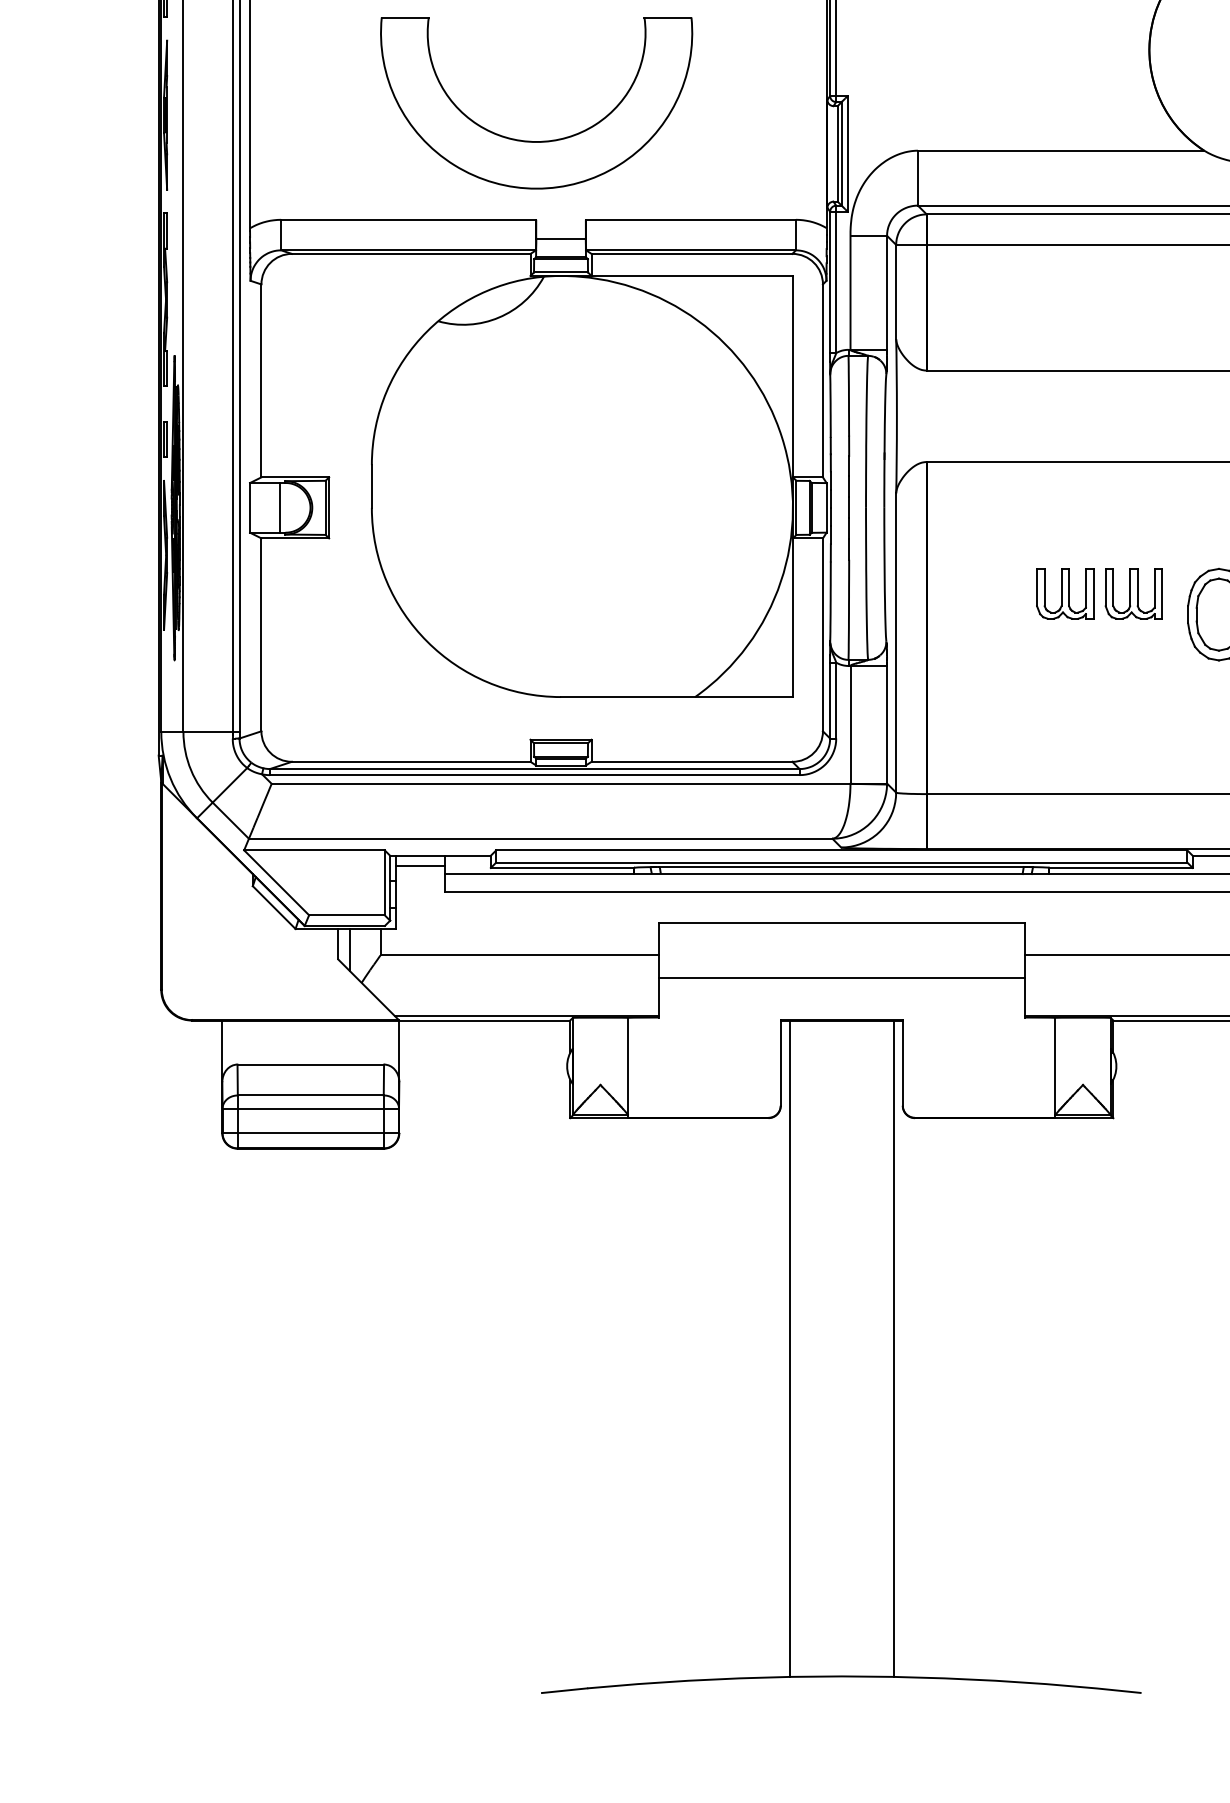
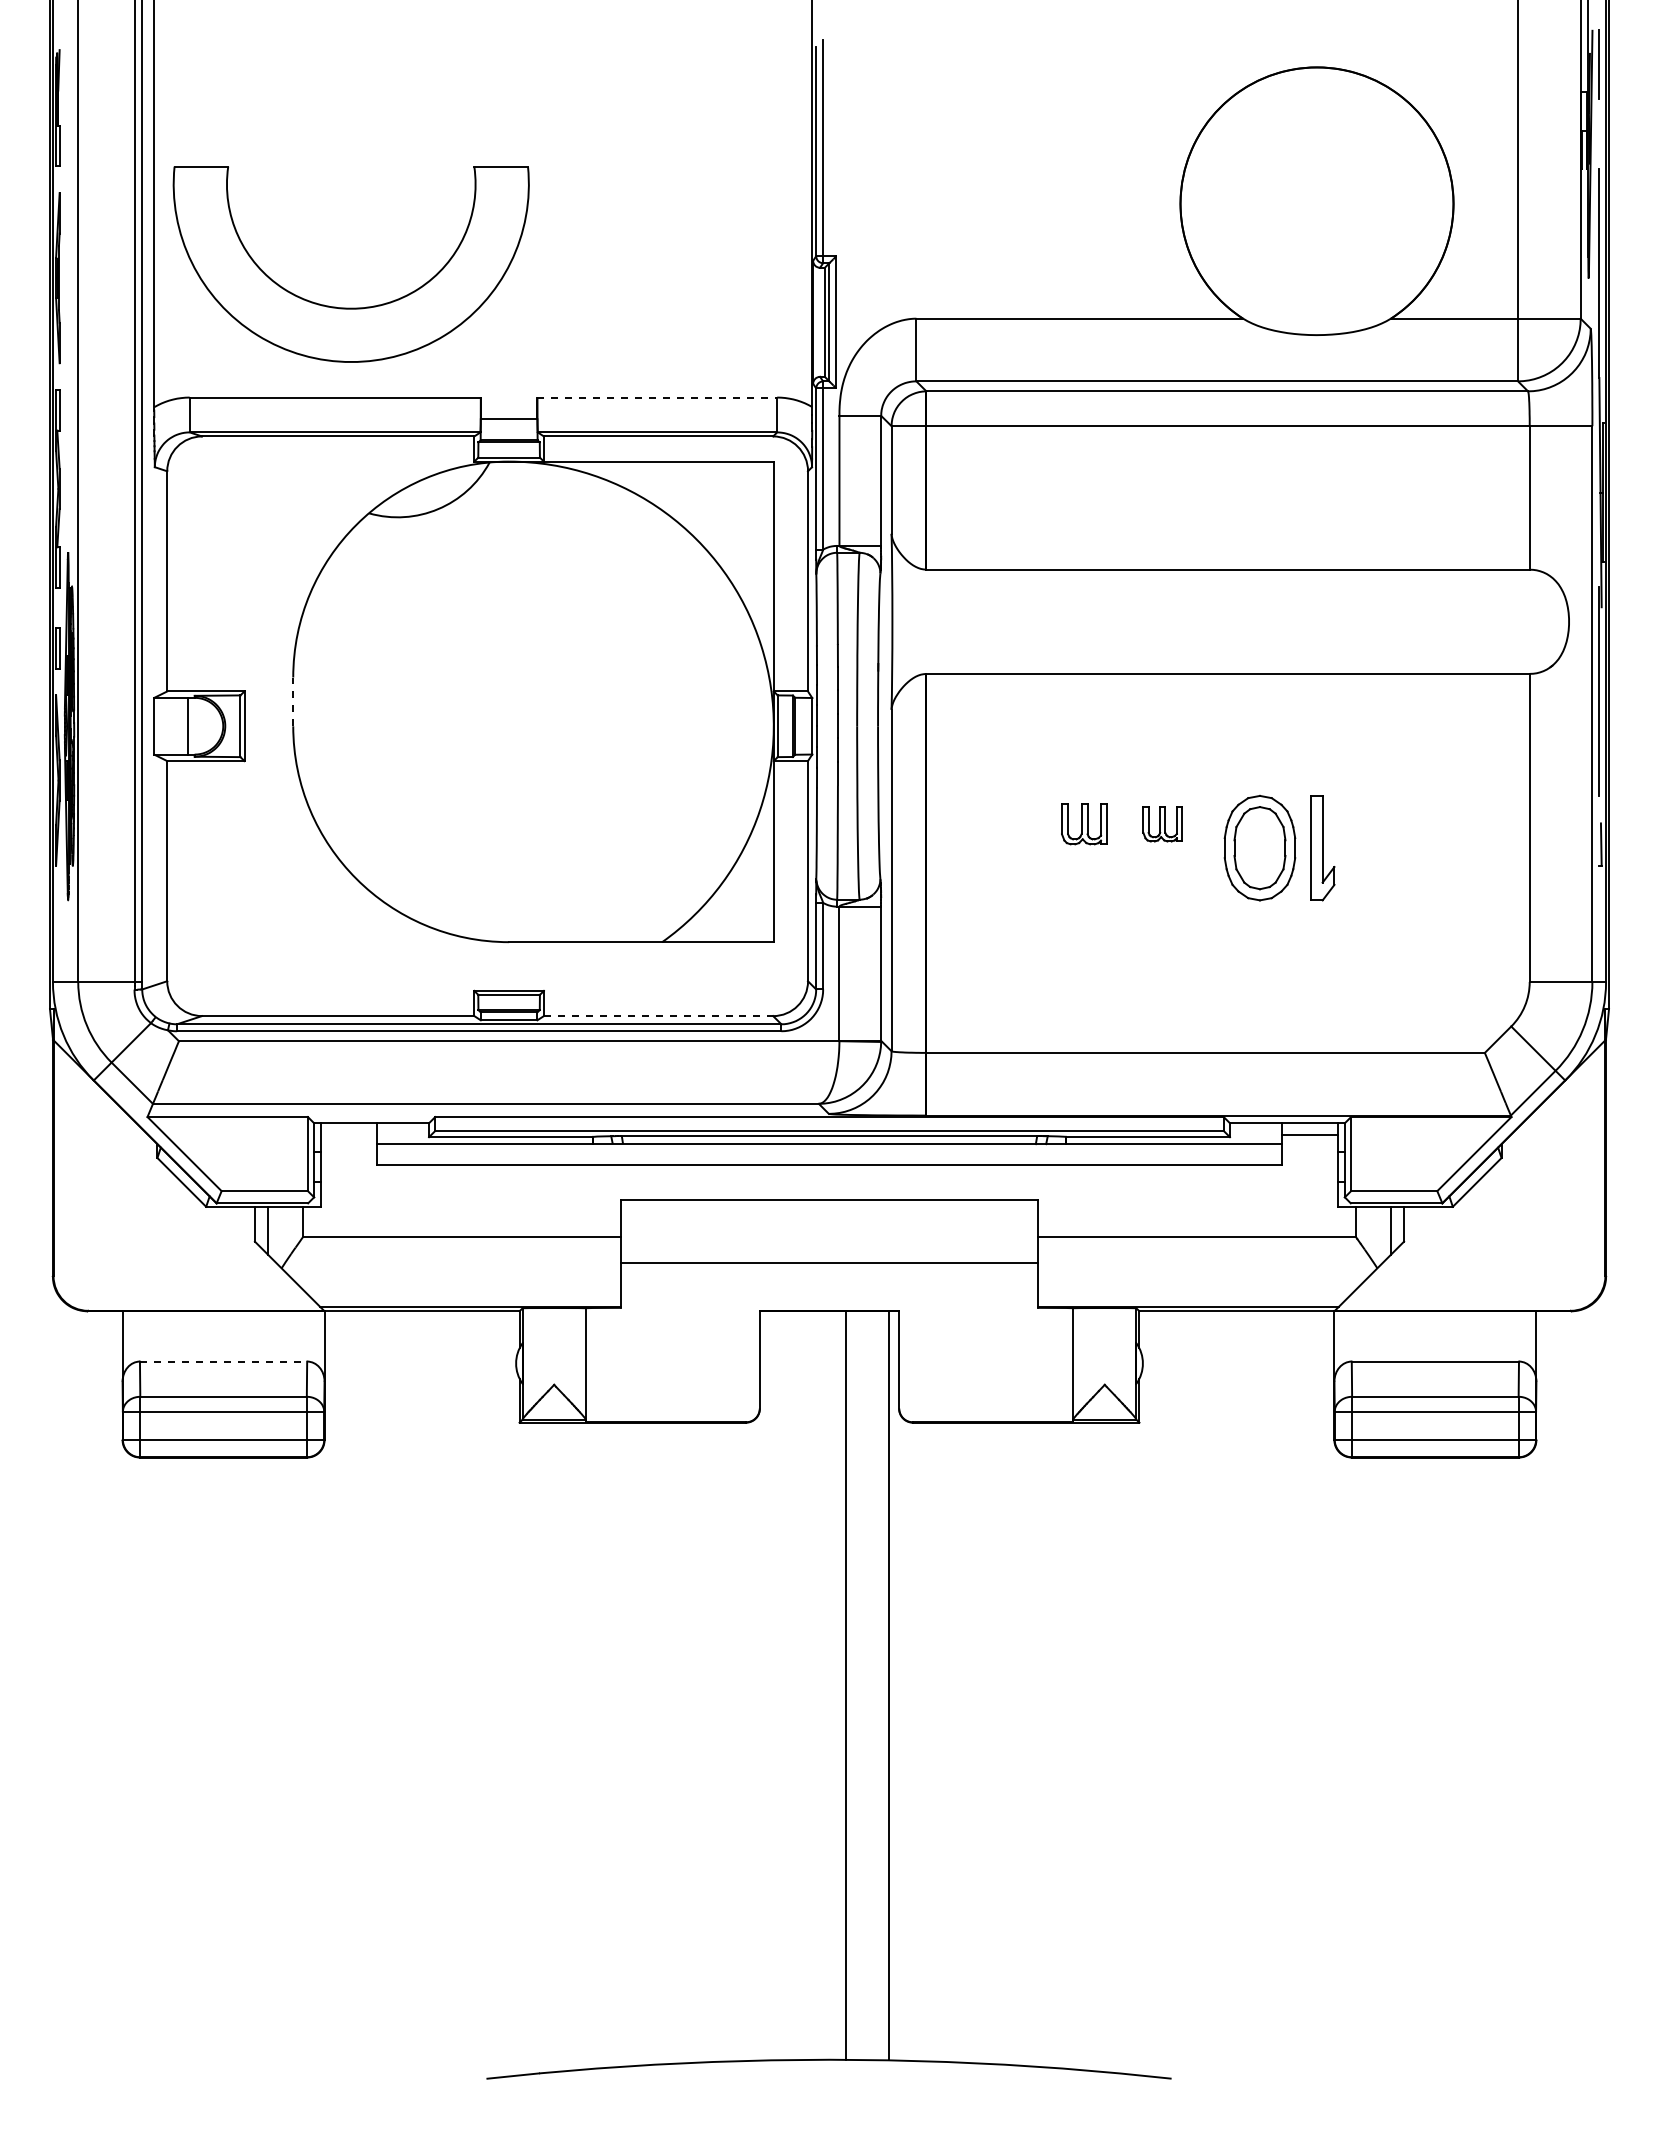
part: (535, 140) -> (350, 307), moved
line: (691, 219) -> (657, 397), solid -> dashed
line: (372, 486) -> (293, 701), solid -> dashed
part: (1065, 593) -> (1084, 824), size x0.7
part: (1133, 593) -> (1162, 824), size x0.6
line: (691, 762) -> (658, 1016), solid -> dashed
line: (420, 865) -> (348, 1134), removed
line: (310, 1064) -> (223, 1361), solid -> dashed
line: (790, 1348) -> (846, 1685), moved

